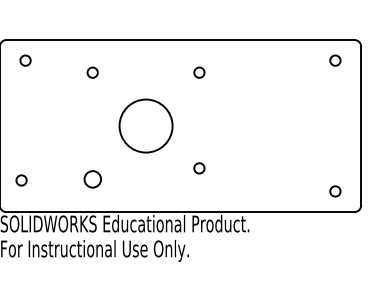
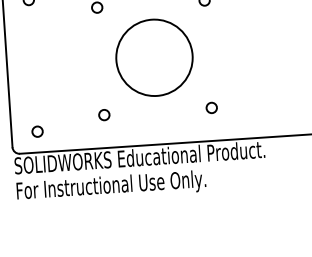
circle: (145, 125) -> (153, 57), size x1.43
circle: (199, 168) -> (211, 108), moved
circle: (92, 179) -> (104, 115), size x0.62
circle: (21, 180) -> (37, 131), moved

